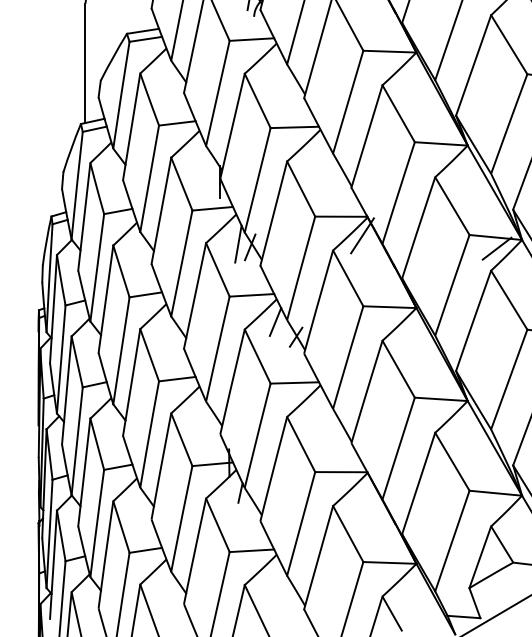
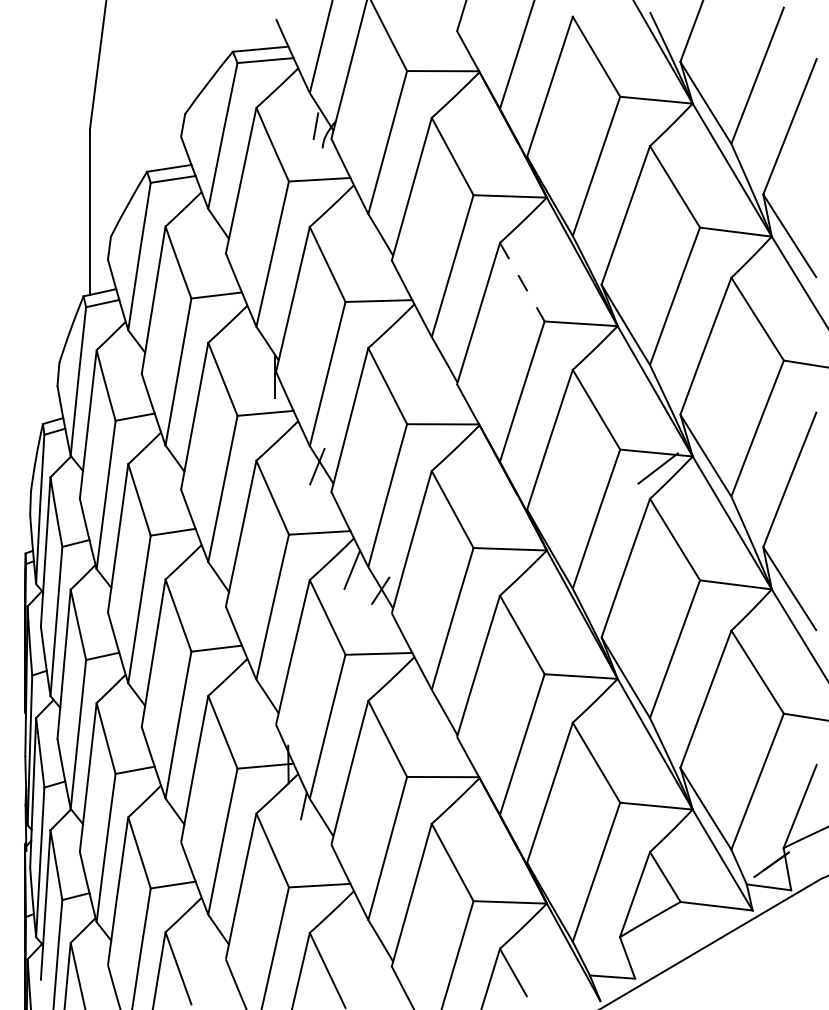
line: (398, 113) -> (522, 282), solid -> dashed
line: (362, 235) -> (472, 450), removed
line: (238, 243) -> (300, 461), removed

